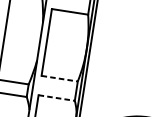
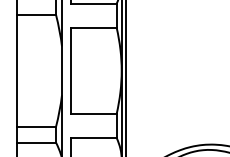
line: (60, 78) -> (94, 113), dashed -> solid
line: (57, 98) -> (94, 138), dashed -> solid

